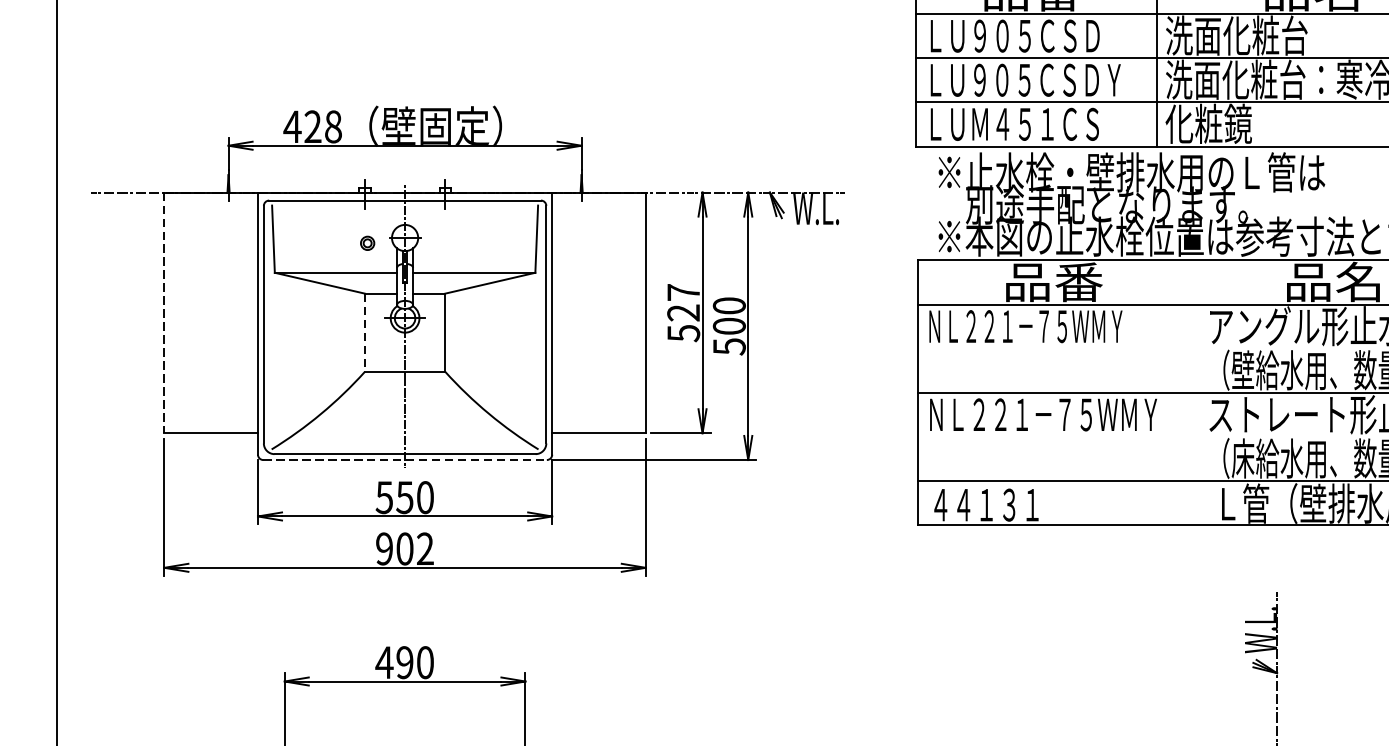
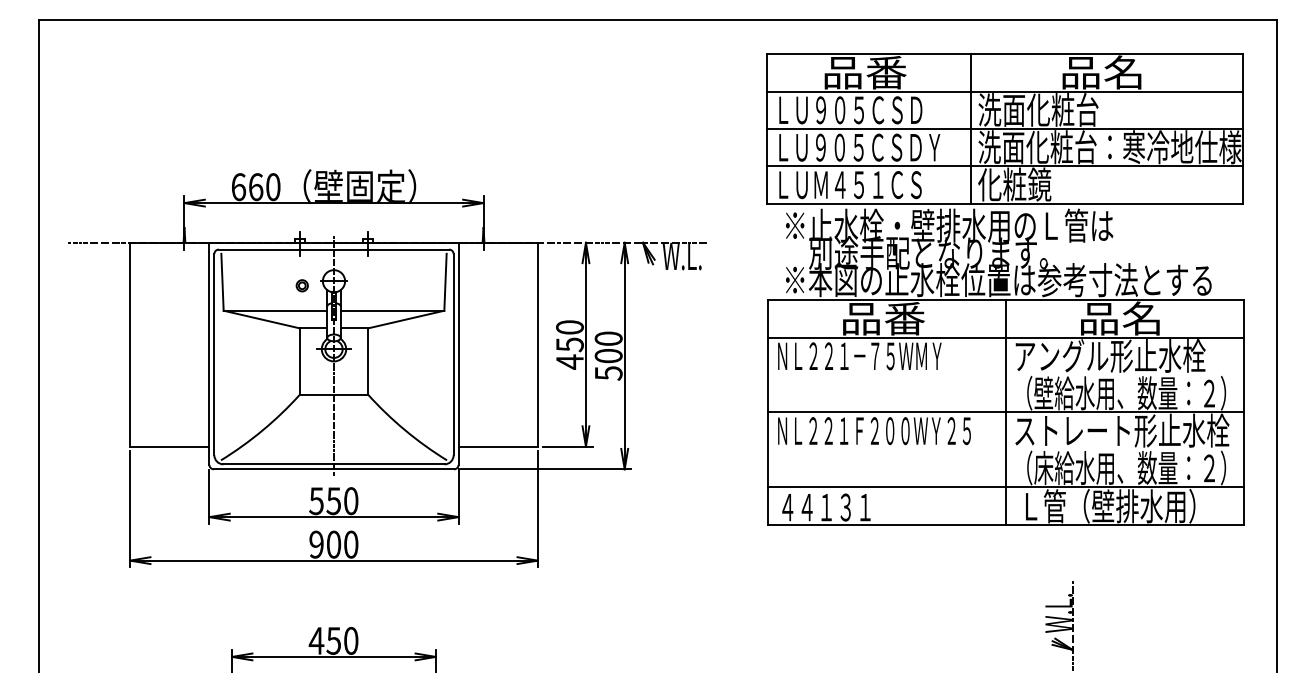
text: (312, 127) -> (255, 187), 428 -> 660
line: (164, 312) -> (130, 344), dashed -> solid
text: (683, 312) -> (569, 344), 527 -> 450
line: (365, 332) -> (300, 361), dashed -> solid
line: (1199, 392) -> (1006, 412), added
text: (1043, 415) -> (874, 431), ＮＬ２２１－７５ＷＭＹ -> ＮＬ２２１Ｆ２００ＷＹ２５
line: (405, 460) -> (334, 469), dashed -> solid
text: (425, 548) -> (351, 544), 902 -> 900
text: (404, 662) -> (333, 640), 490 -> 450

